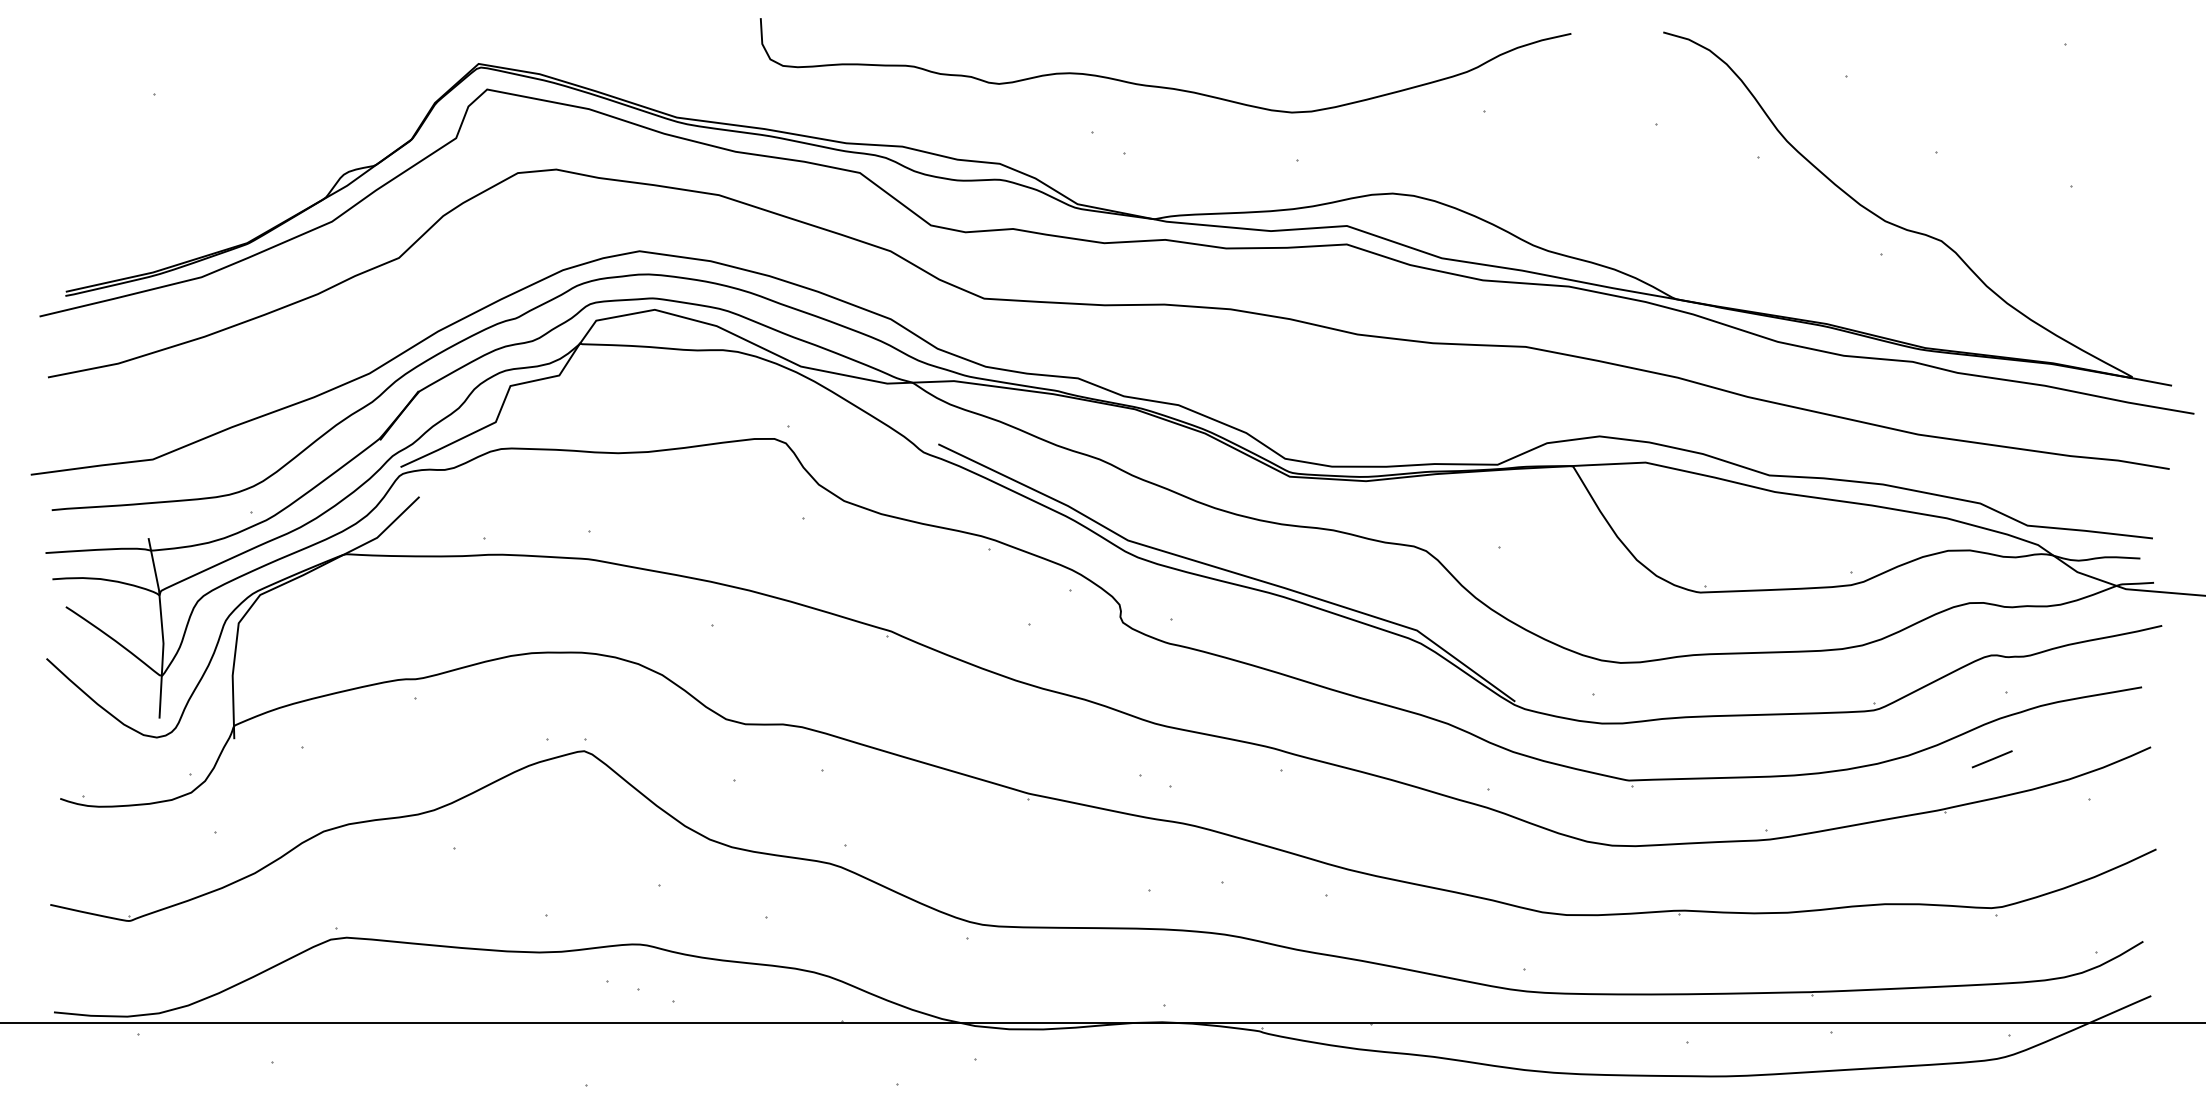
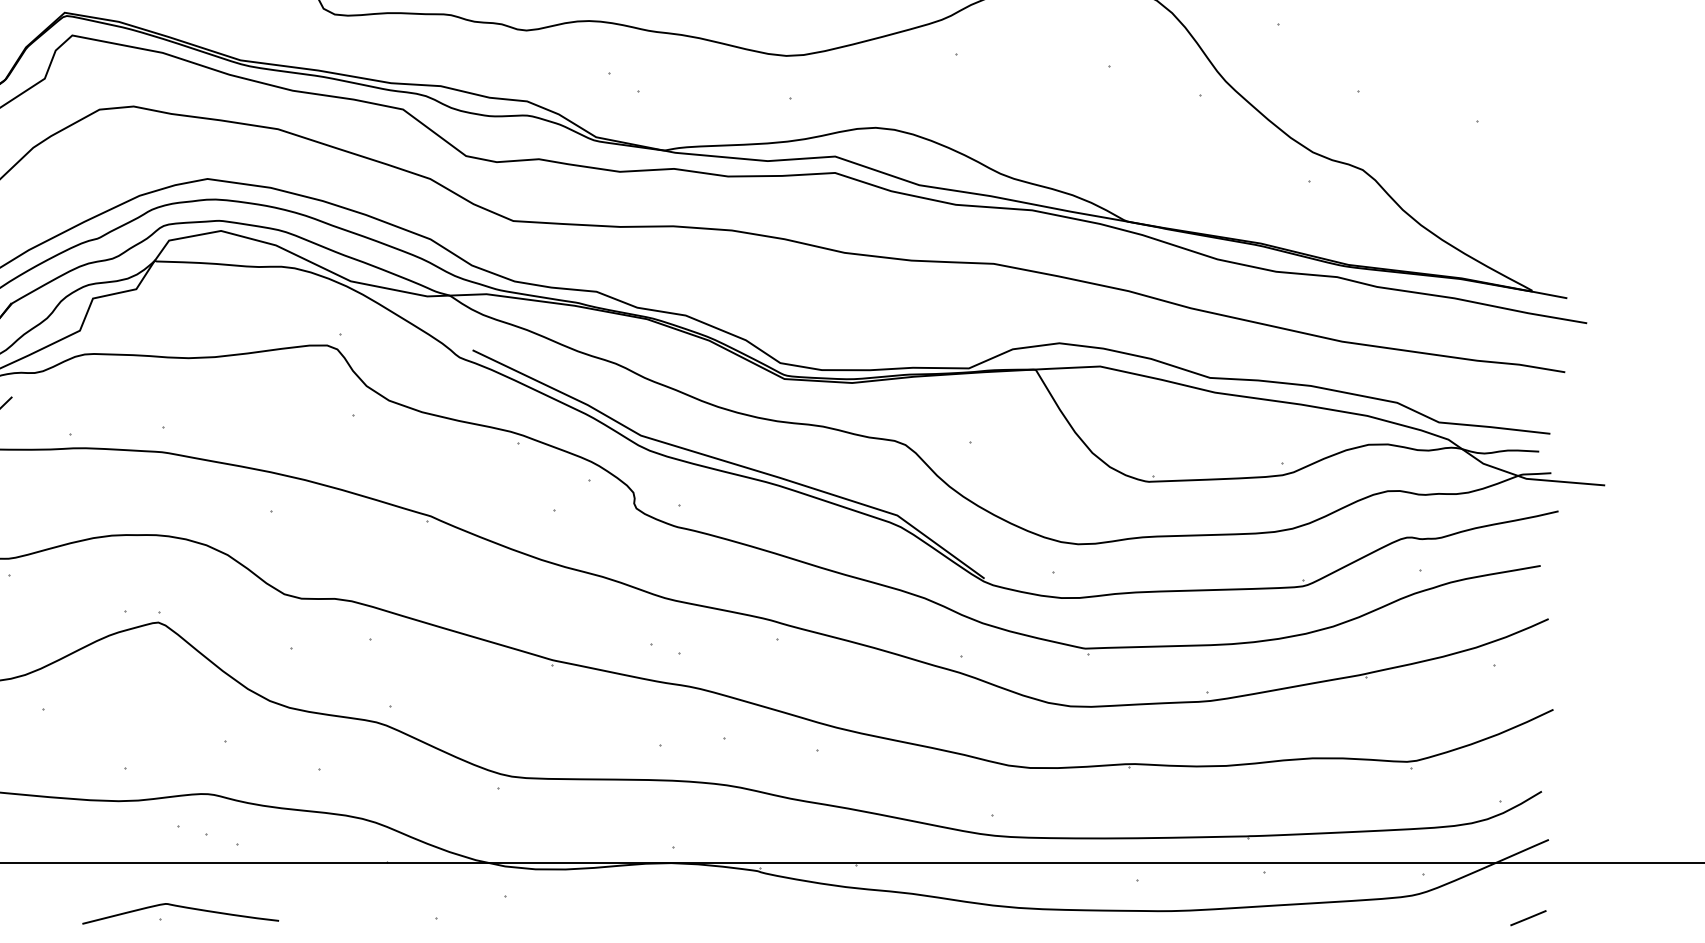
line: (1991, 759) -> (1527, 918), moved
curve: (609, 1072) -> (180, 907), added

